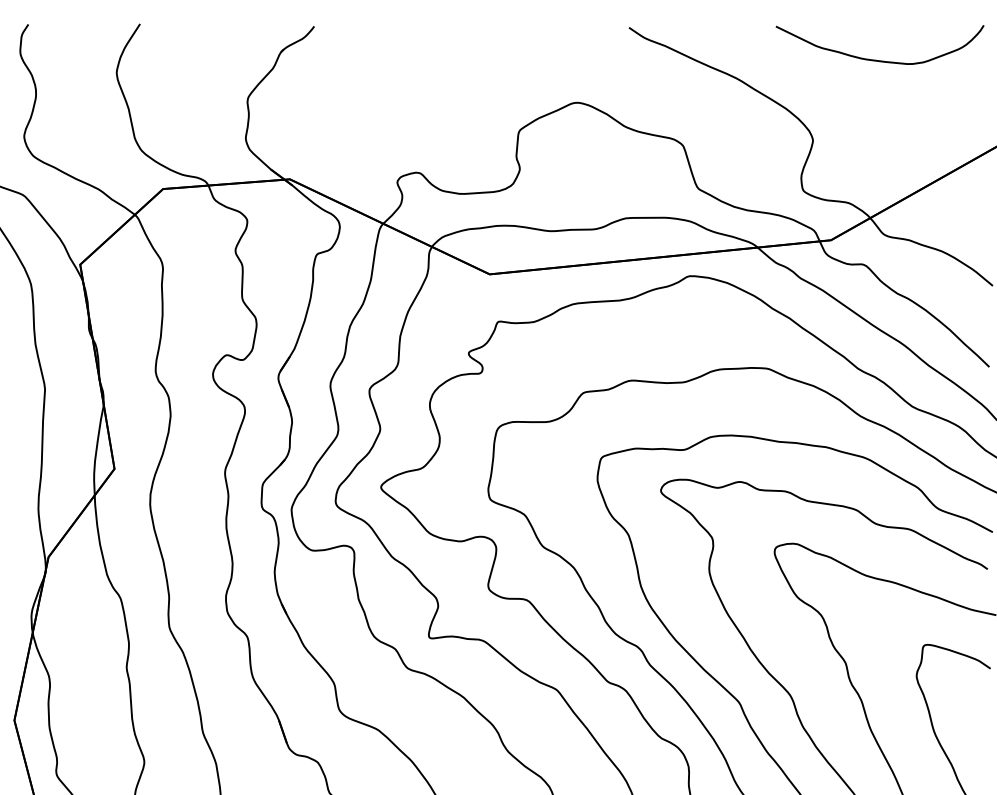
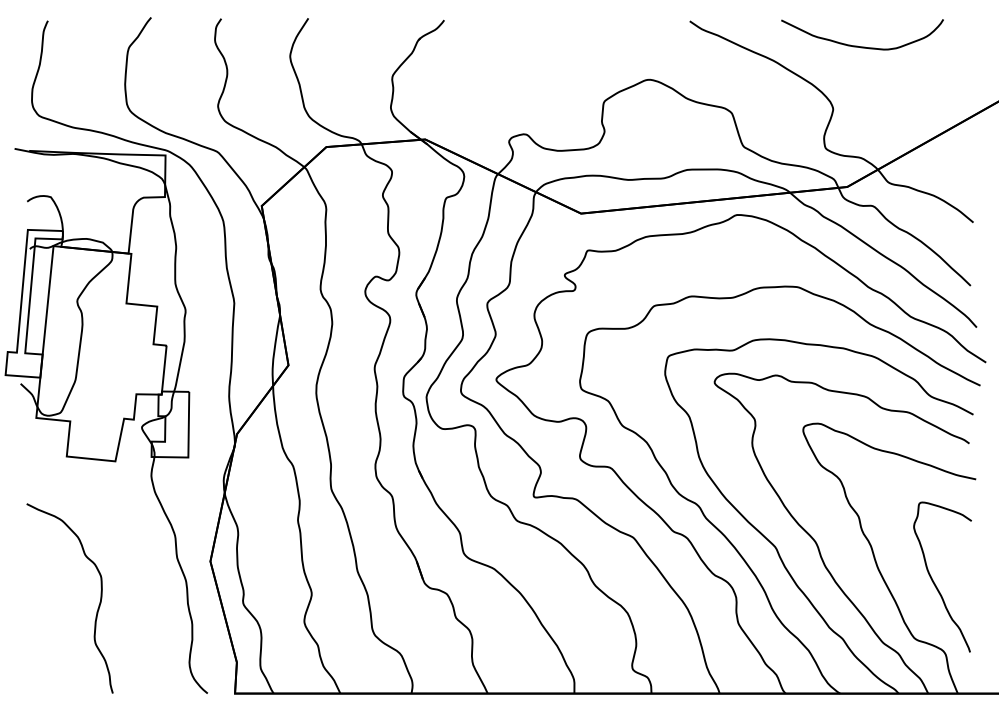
curve: (880, 60) -> (862, 46), moved

